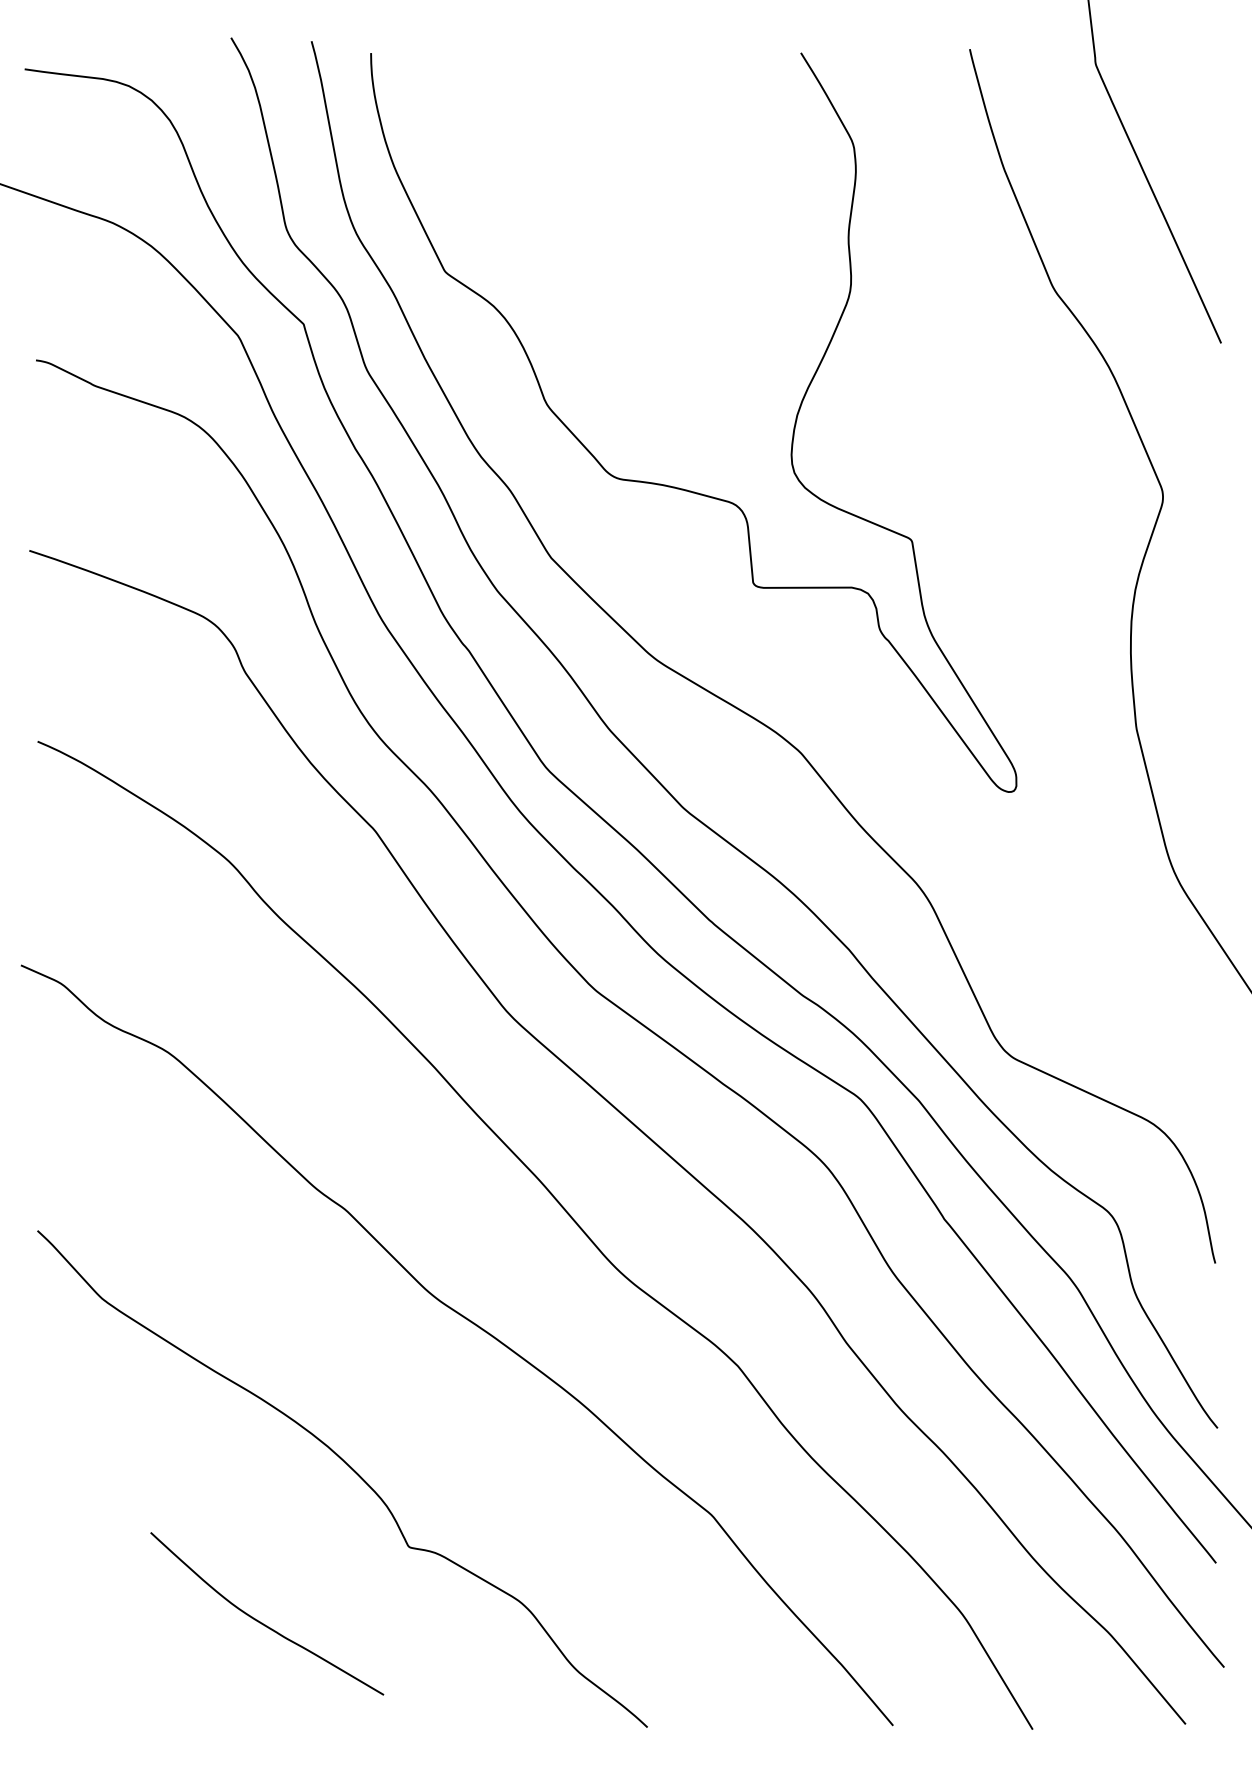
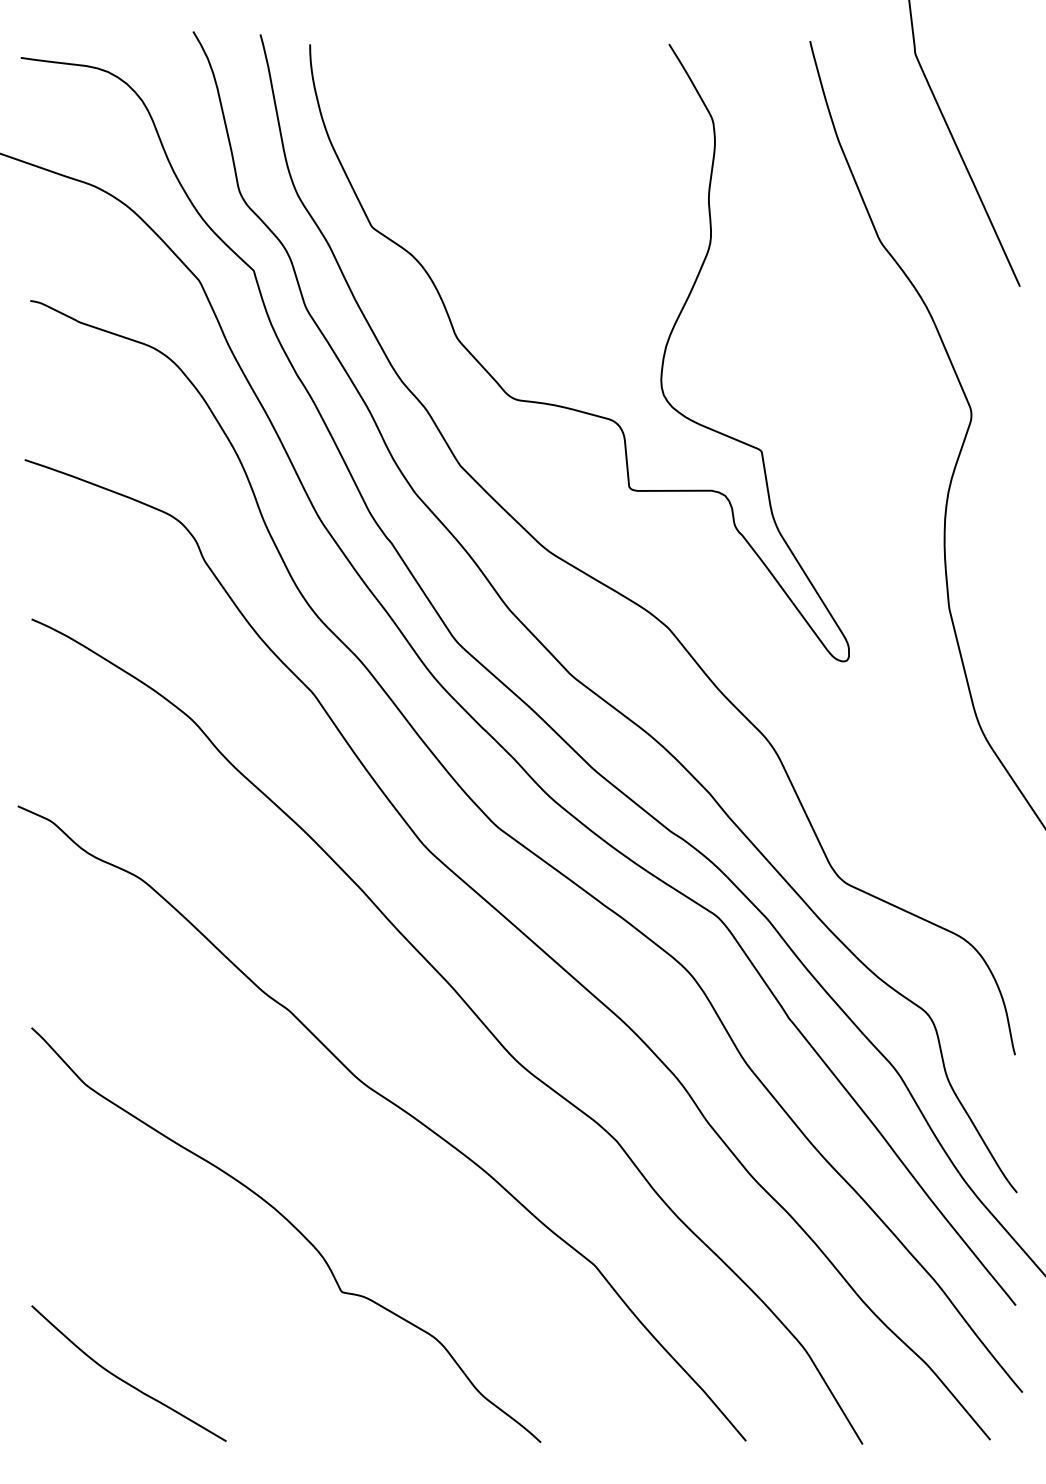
curve: (262, 1622) -> (125, 1380), moved

